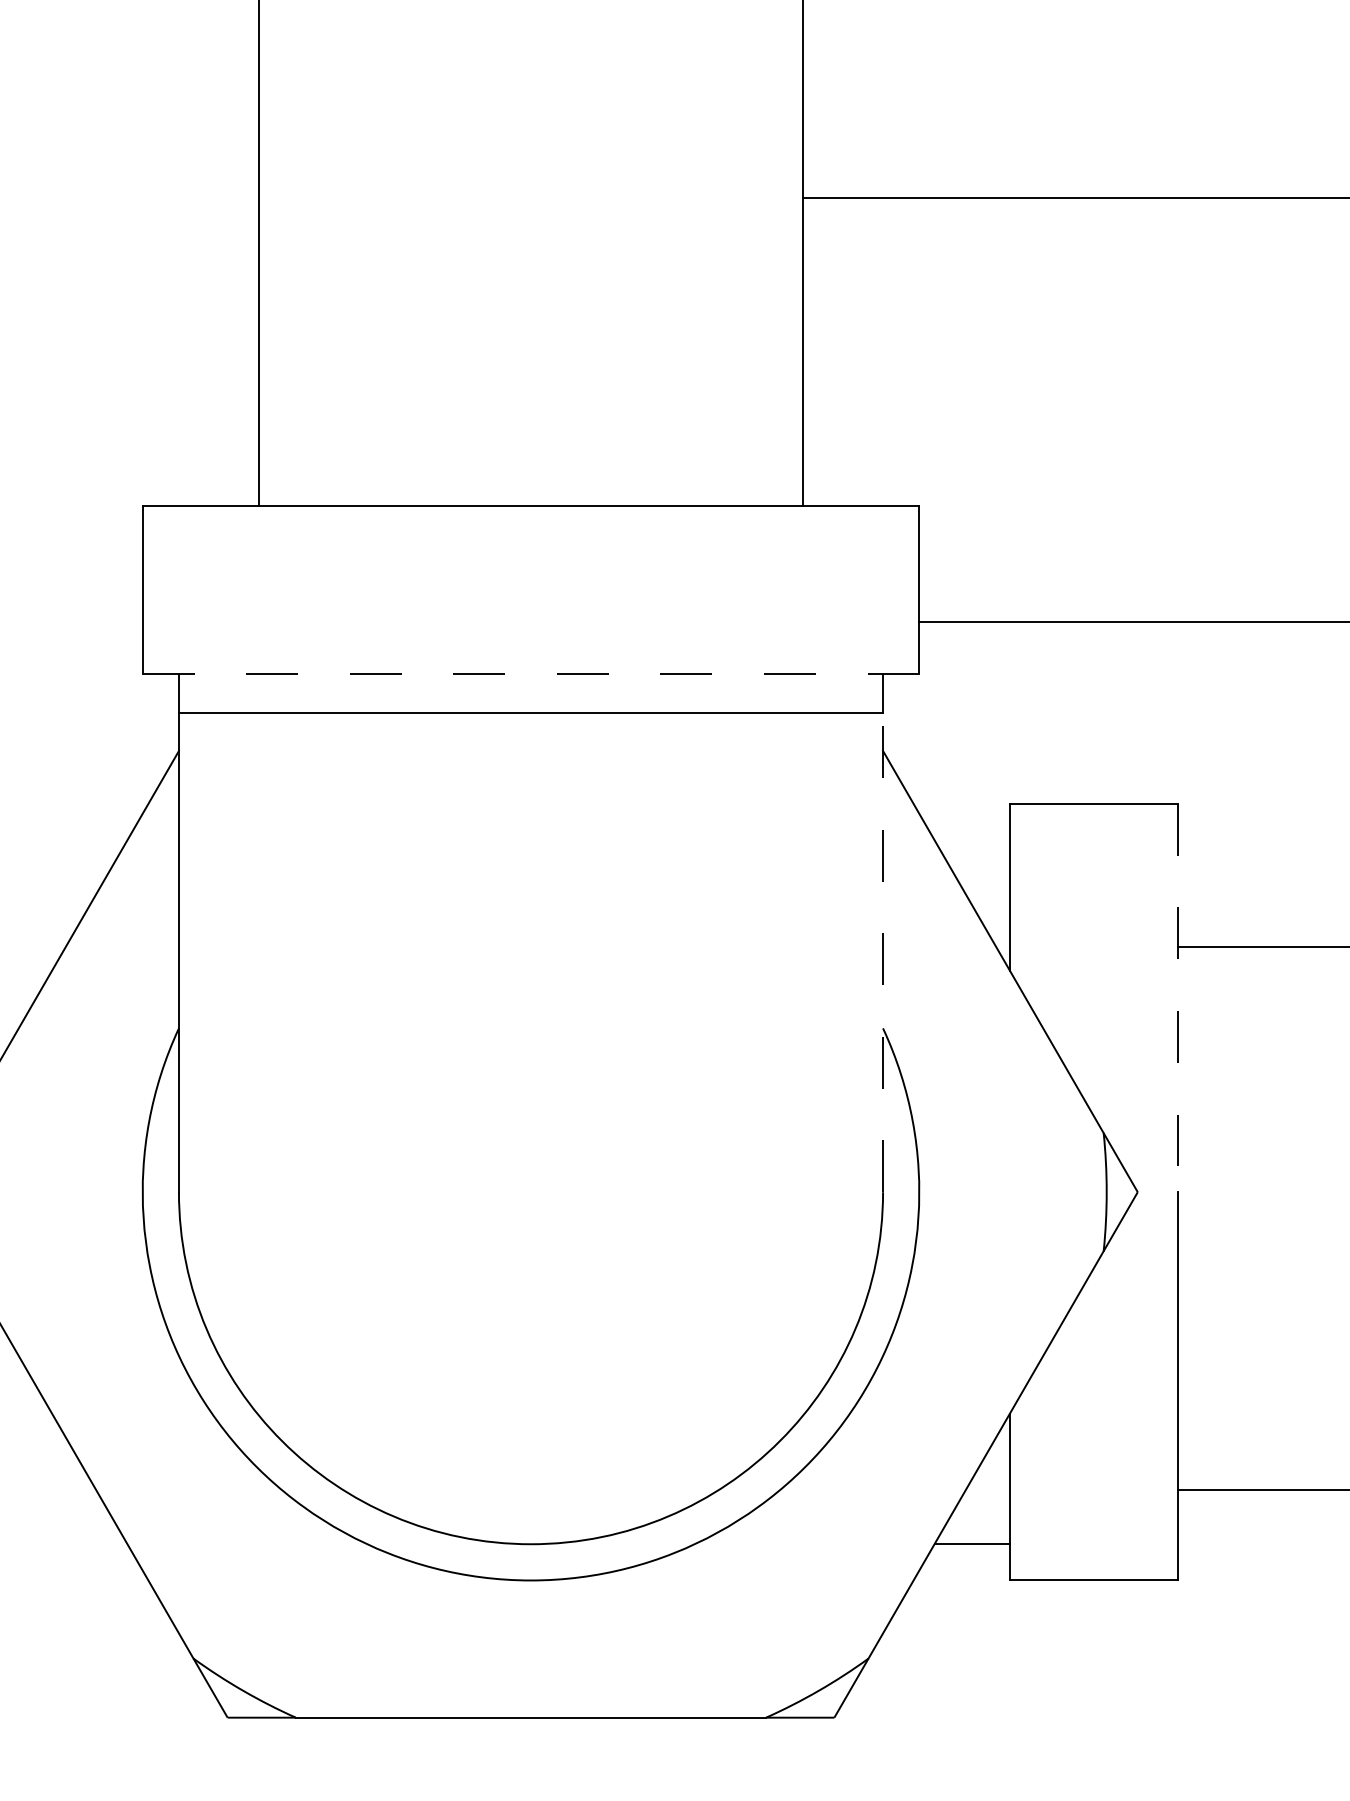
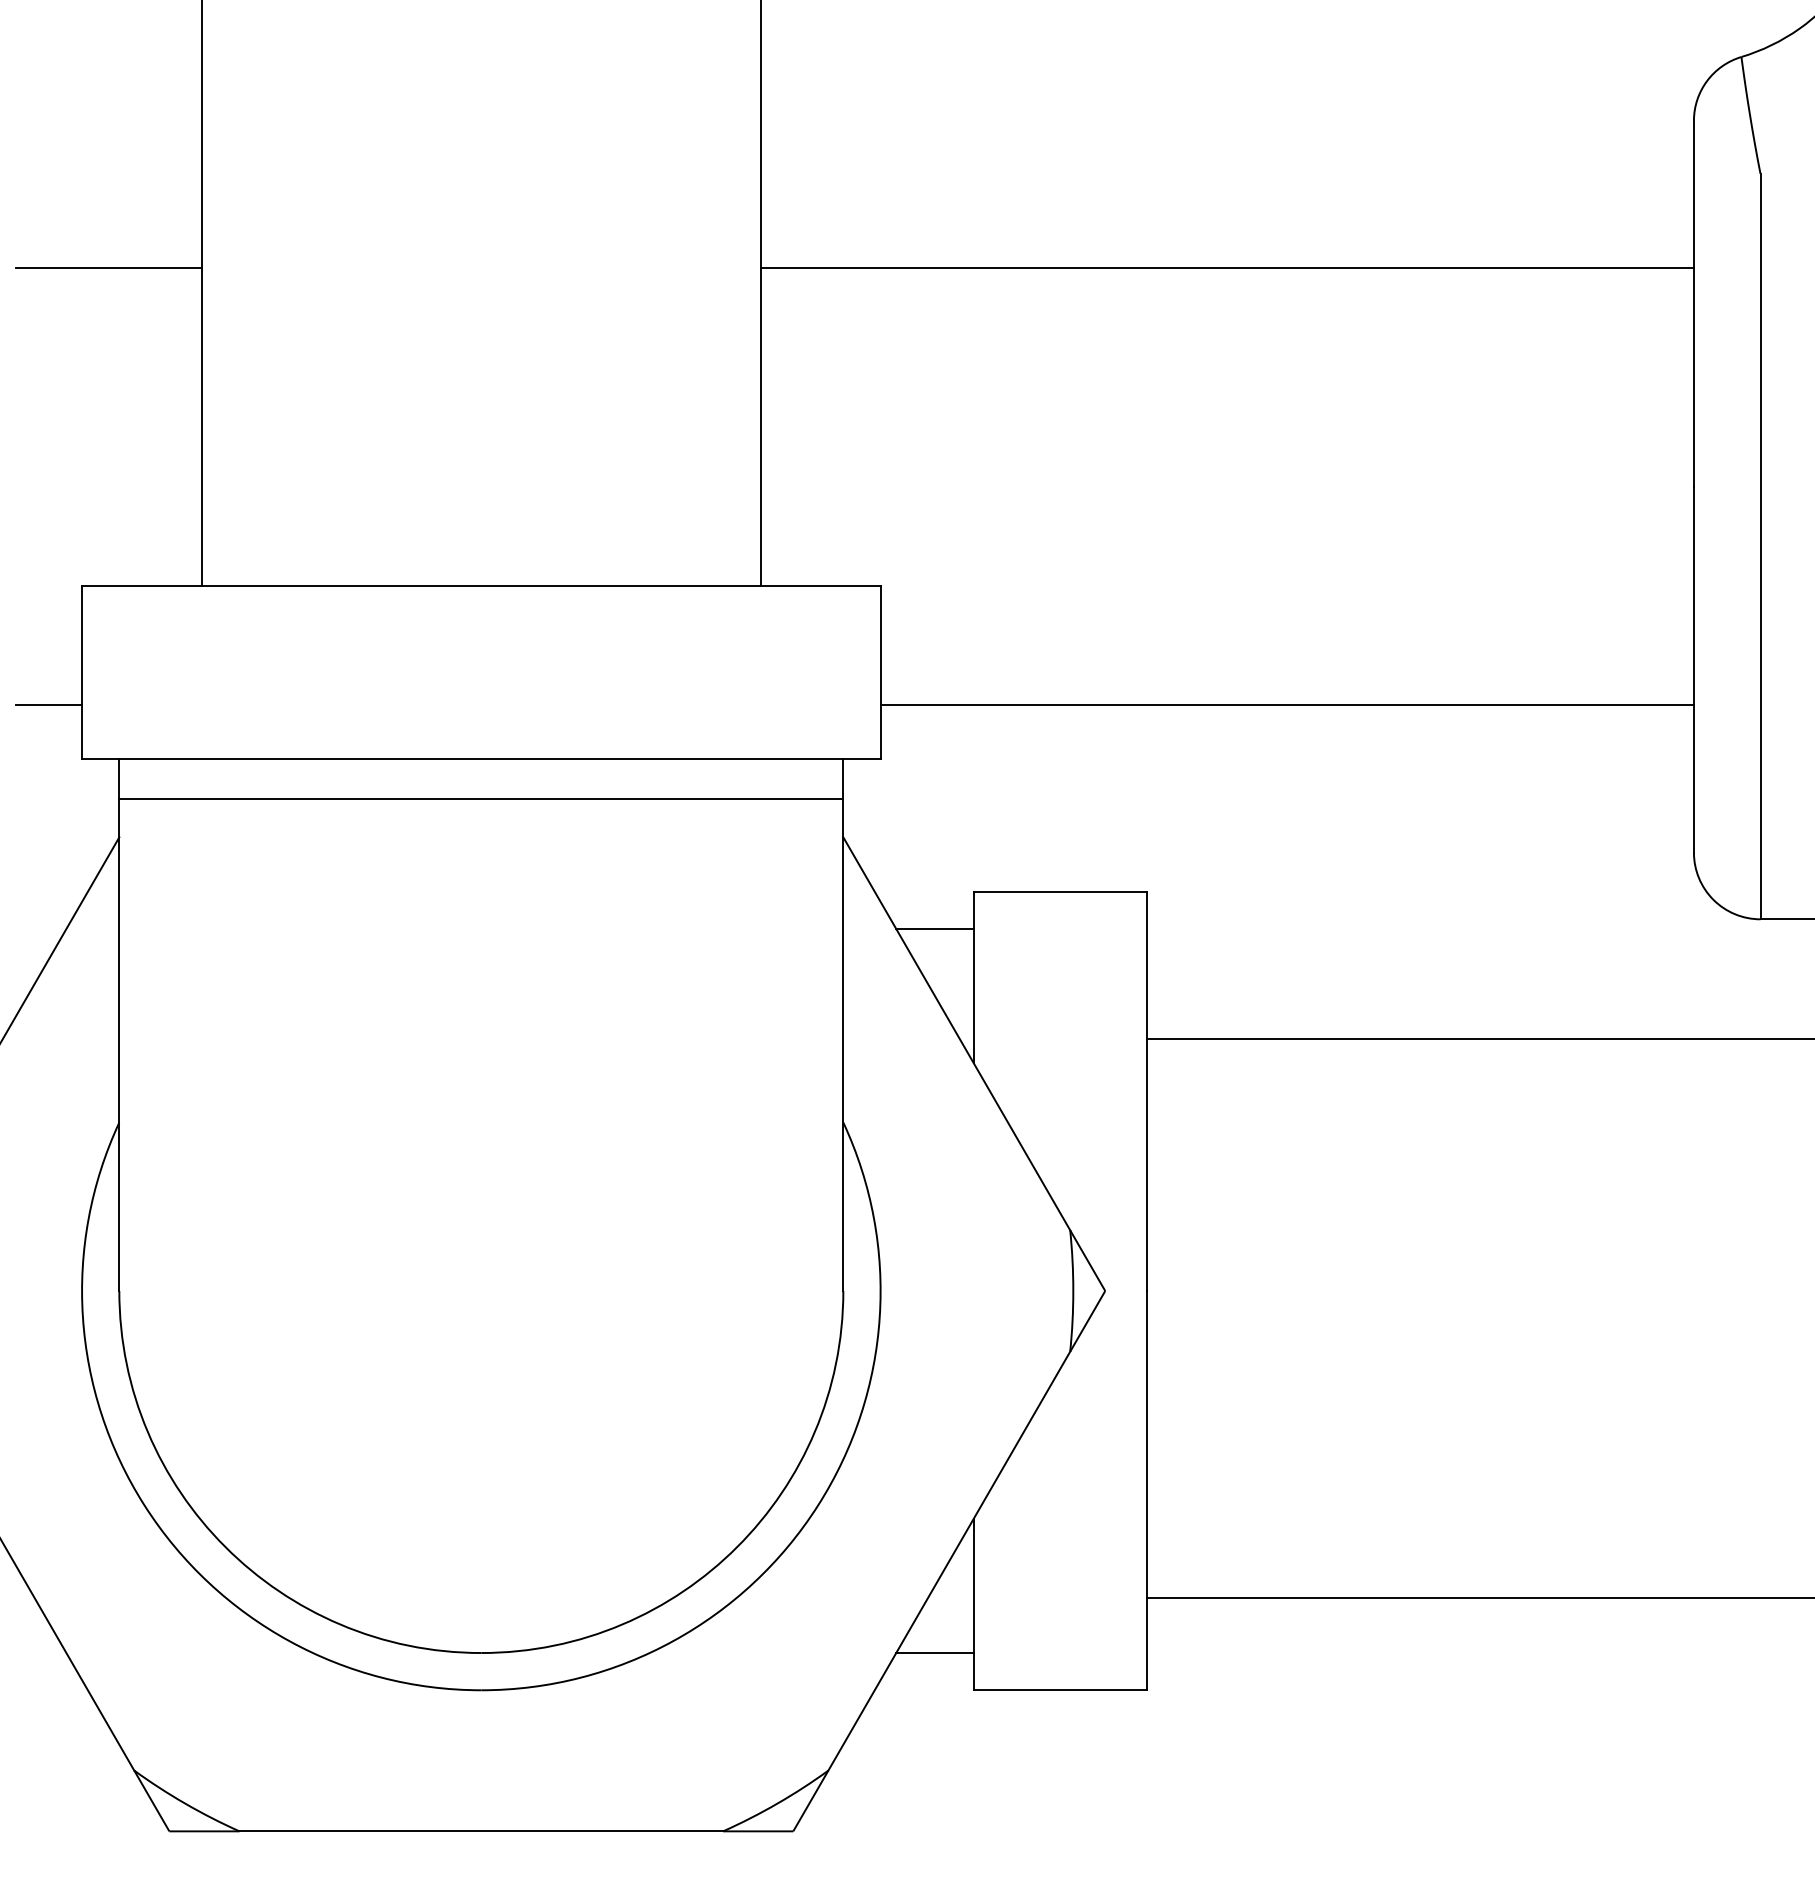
line: (168, 197) -> (108, 268), added
line: (110, 621) -> (48, 704), added
line: (531, 674) -> (481, 758), dashed -> solid
line: (971, 840) -> (934, 929), added
line: (883, 952) -> (843, 1044), dashed -> solid
line: (1177, 998) -> (1146, 1091), dashed -> solid

